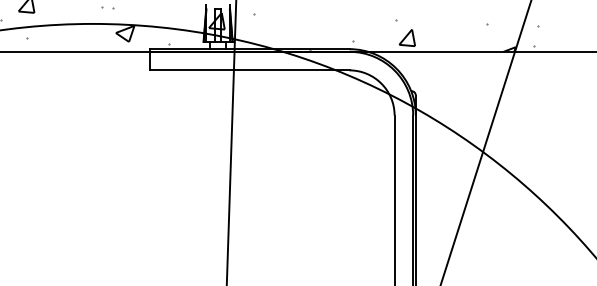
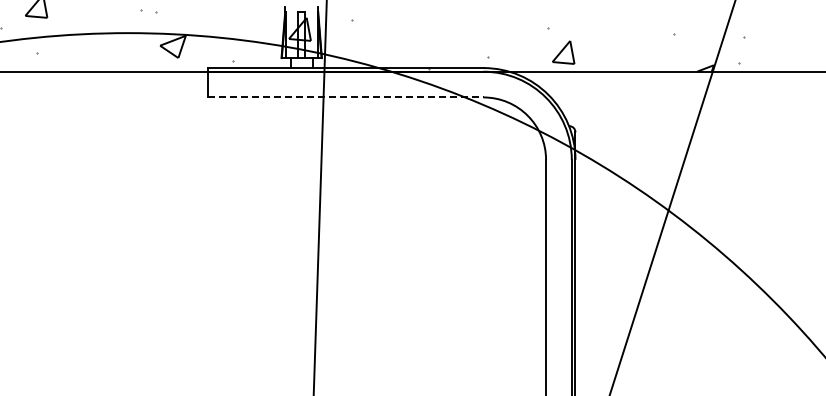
line: (249, 70) -> (345, 97), solid -> dashed

